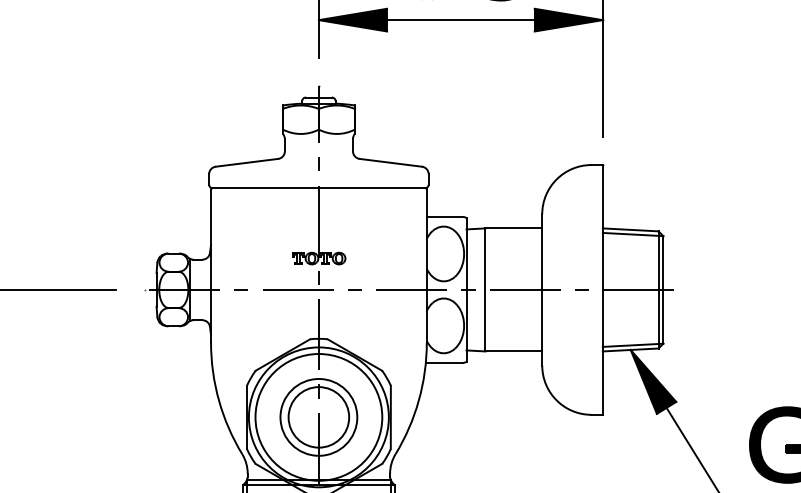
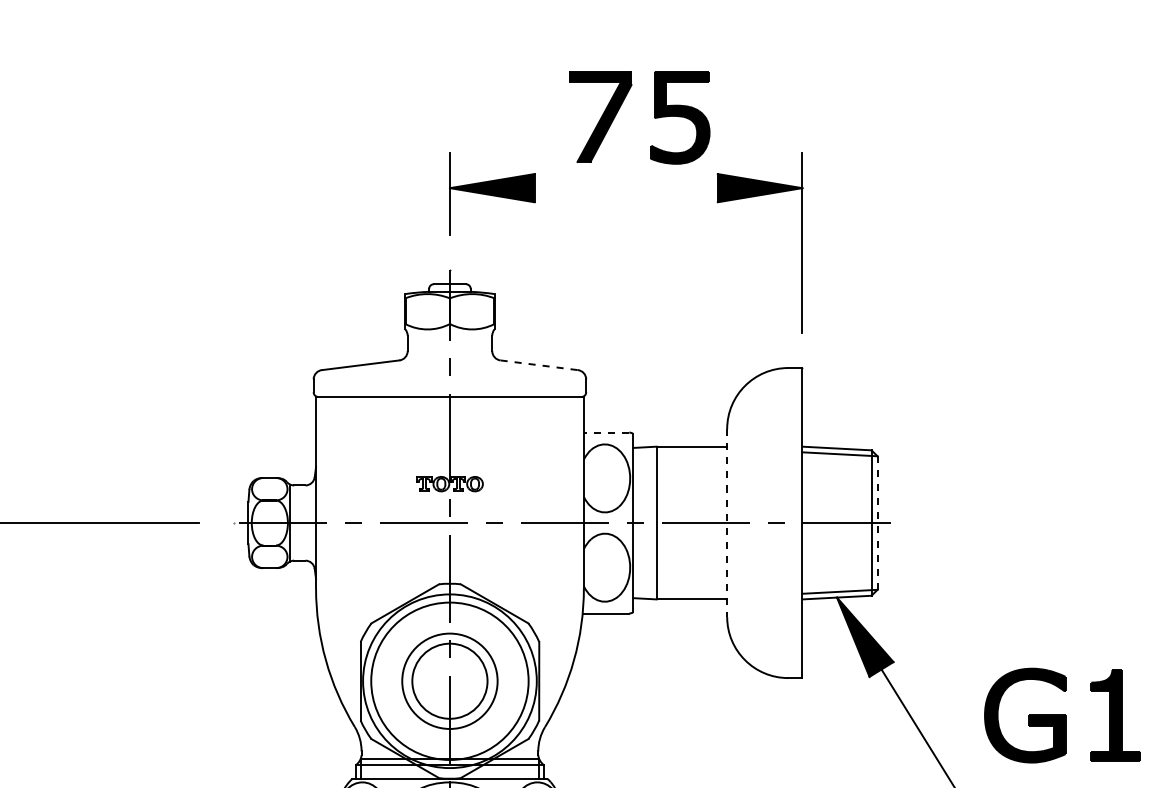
line: (460, 20) -> (625, 188), removed
line: (391, 163) -> (539, 365), solid -> dashed
line: (445, 216) -> (606, 432), solid -> dashed
line: (542, 290) -> (727, 523), solid -> dashed
line: (663, 290) -> (877, 523), solid -> dashed

